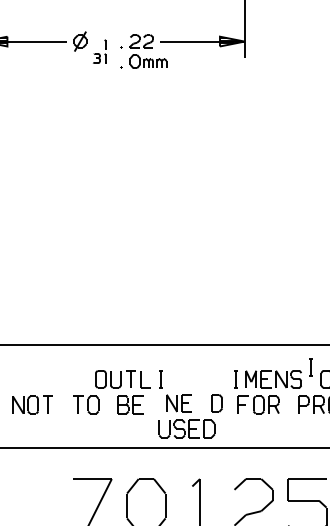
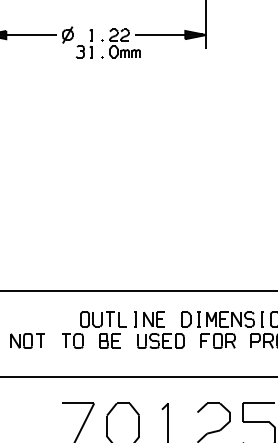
part: (99, 51) -> (83, 43), size x1.43
line: (310, 367) -> (261, 319), moved
part: (190, 416) -> (163, 330), moved

